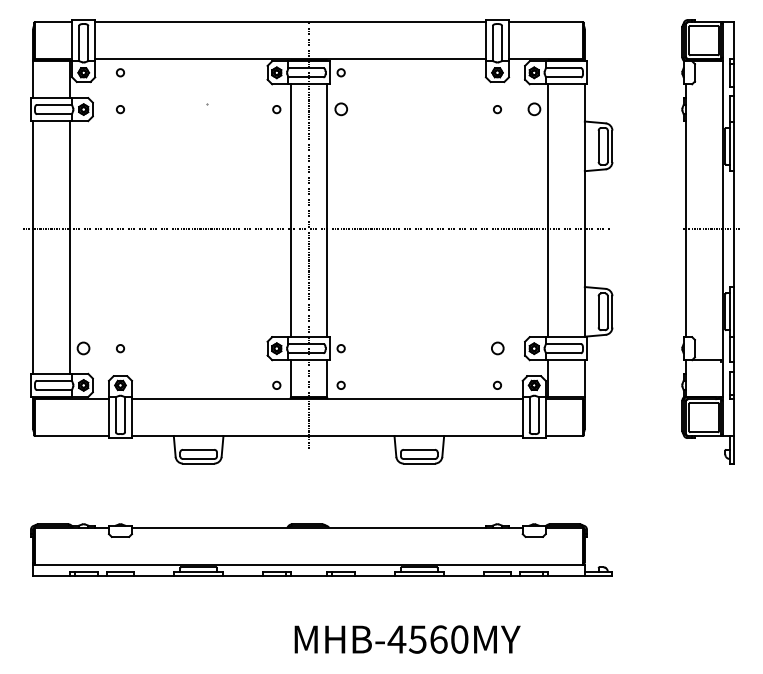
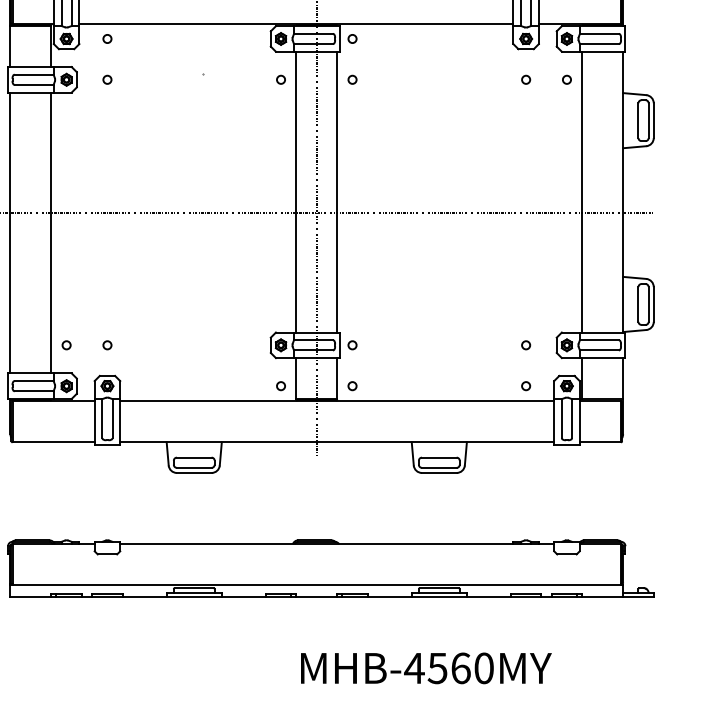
circle: (340, 109) -> (351, 79), size x0.62
circle: (533, 109) -> (566, 79), size x0.62
circle: (83, 348) -> (66, 345), size x0.62
circle: (496, 348) -> (525, 345), size x0.62

